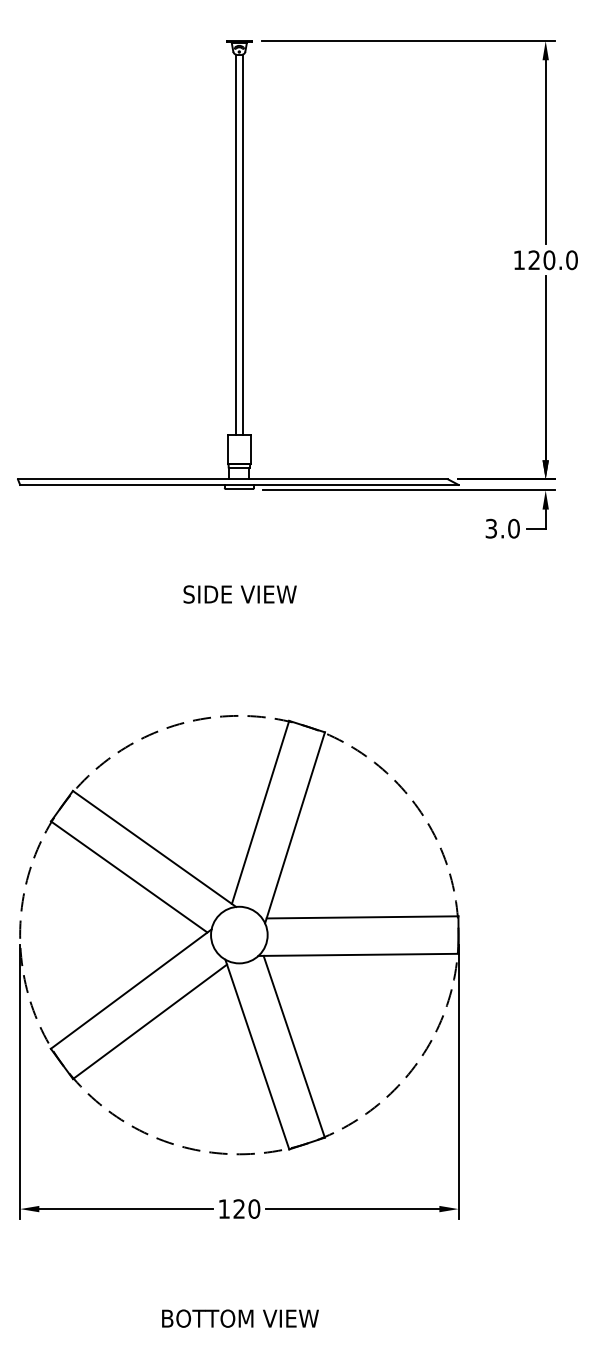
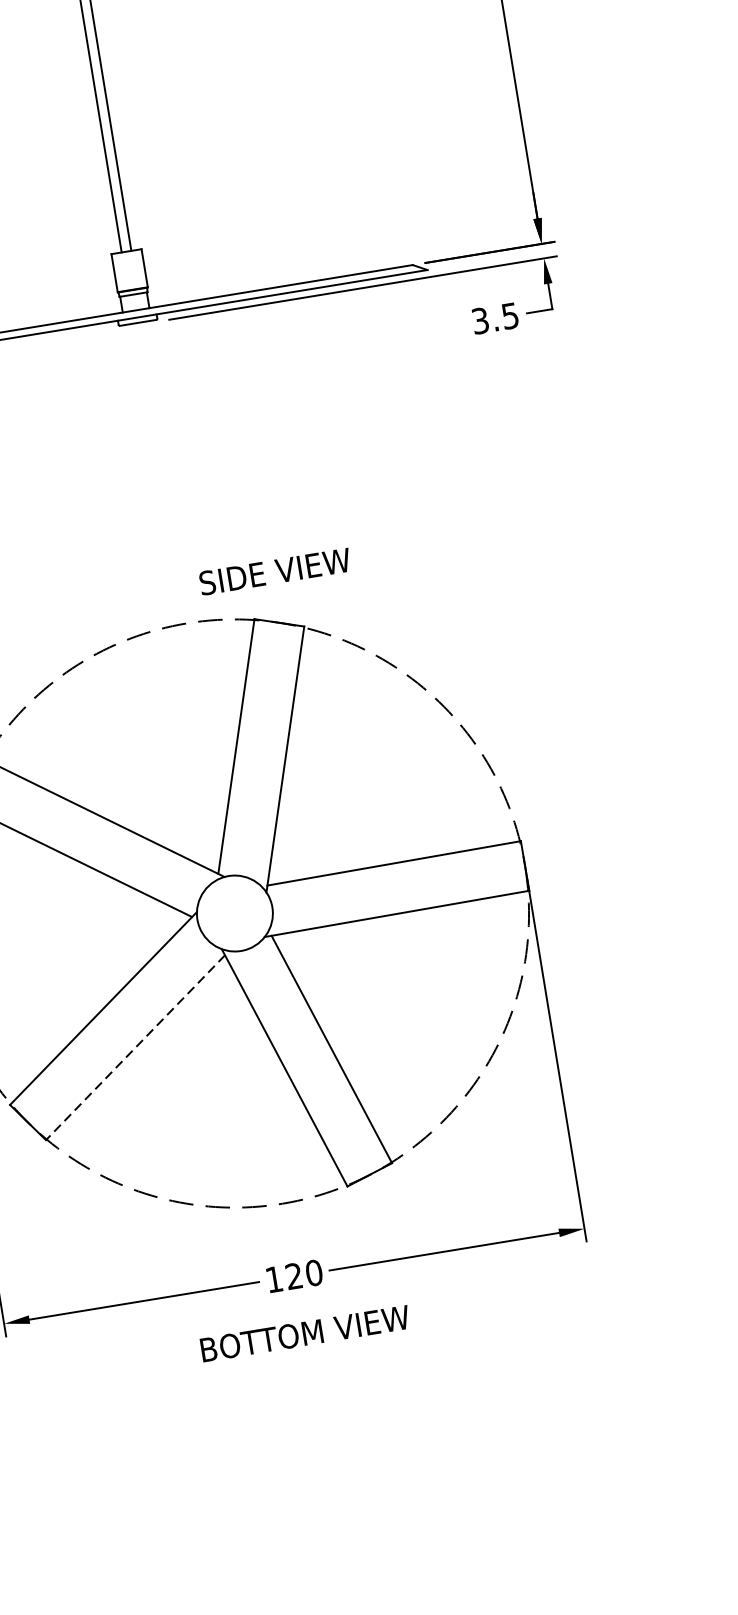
text: (513, 528) -> (509, 315), 3.0 -> 3.5
text: (239, 594) -> (274, 571), moved
line: (150, 1021) -> (136, 1047), solid -> dashed
text: (240, 1318) -> (305, 1333), moved

